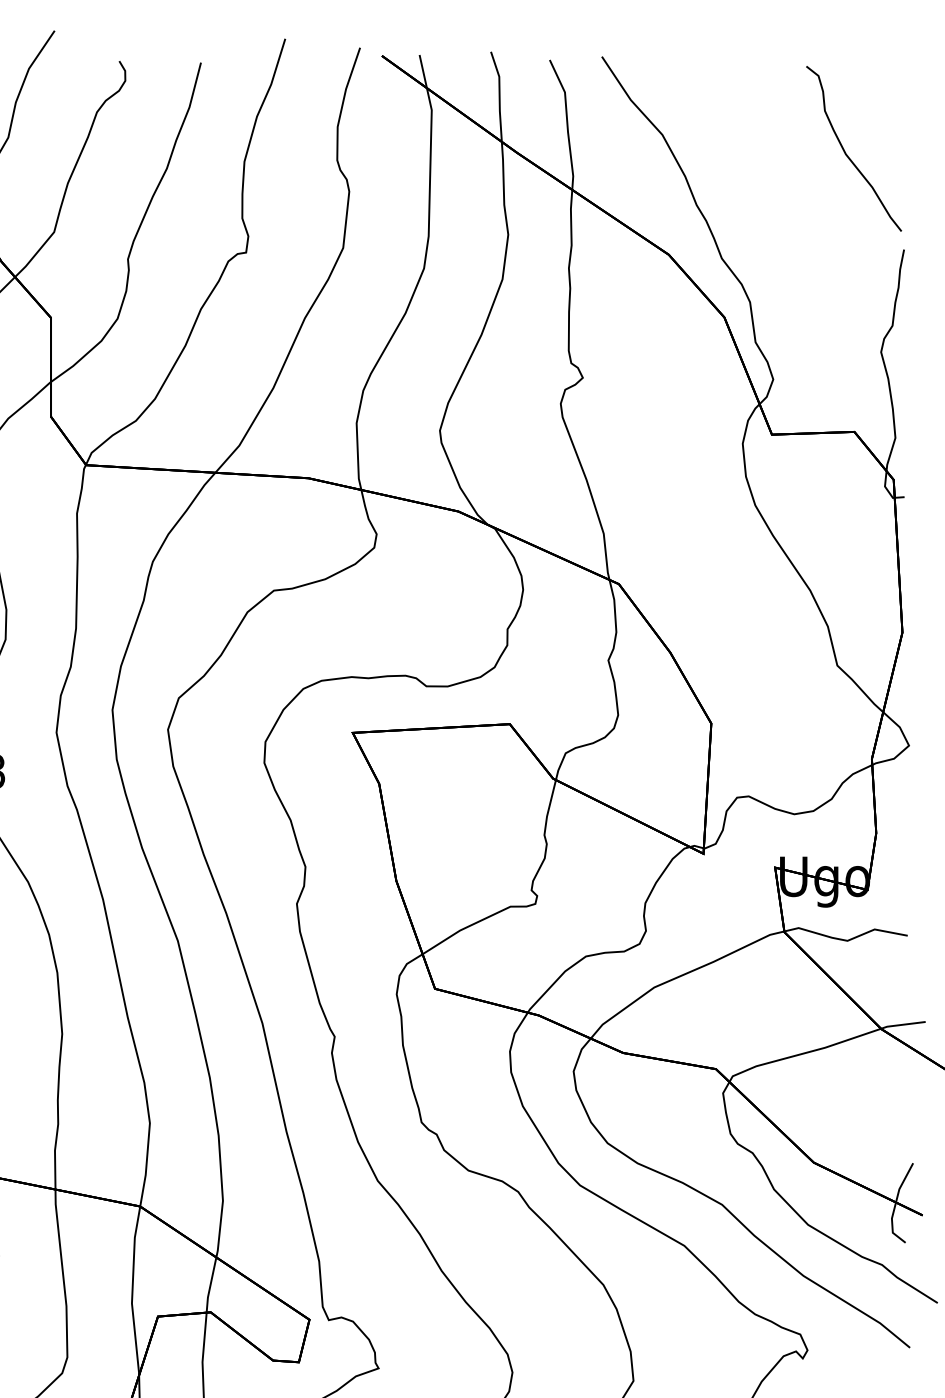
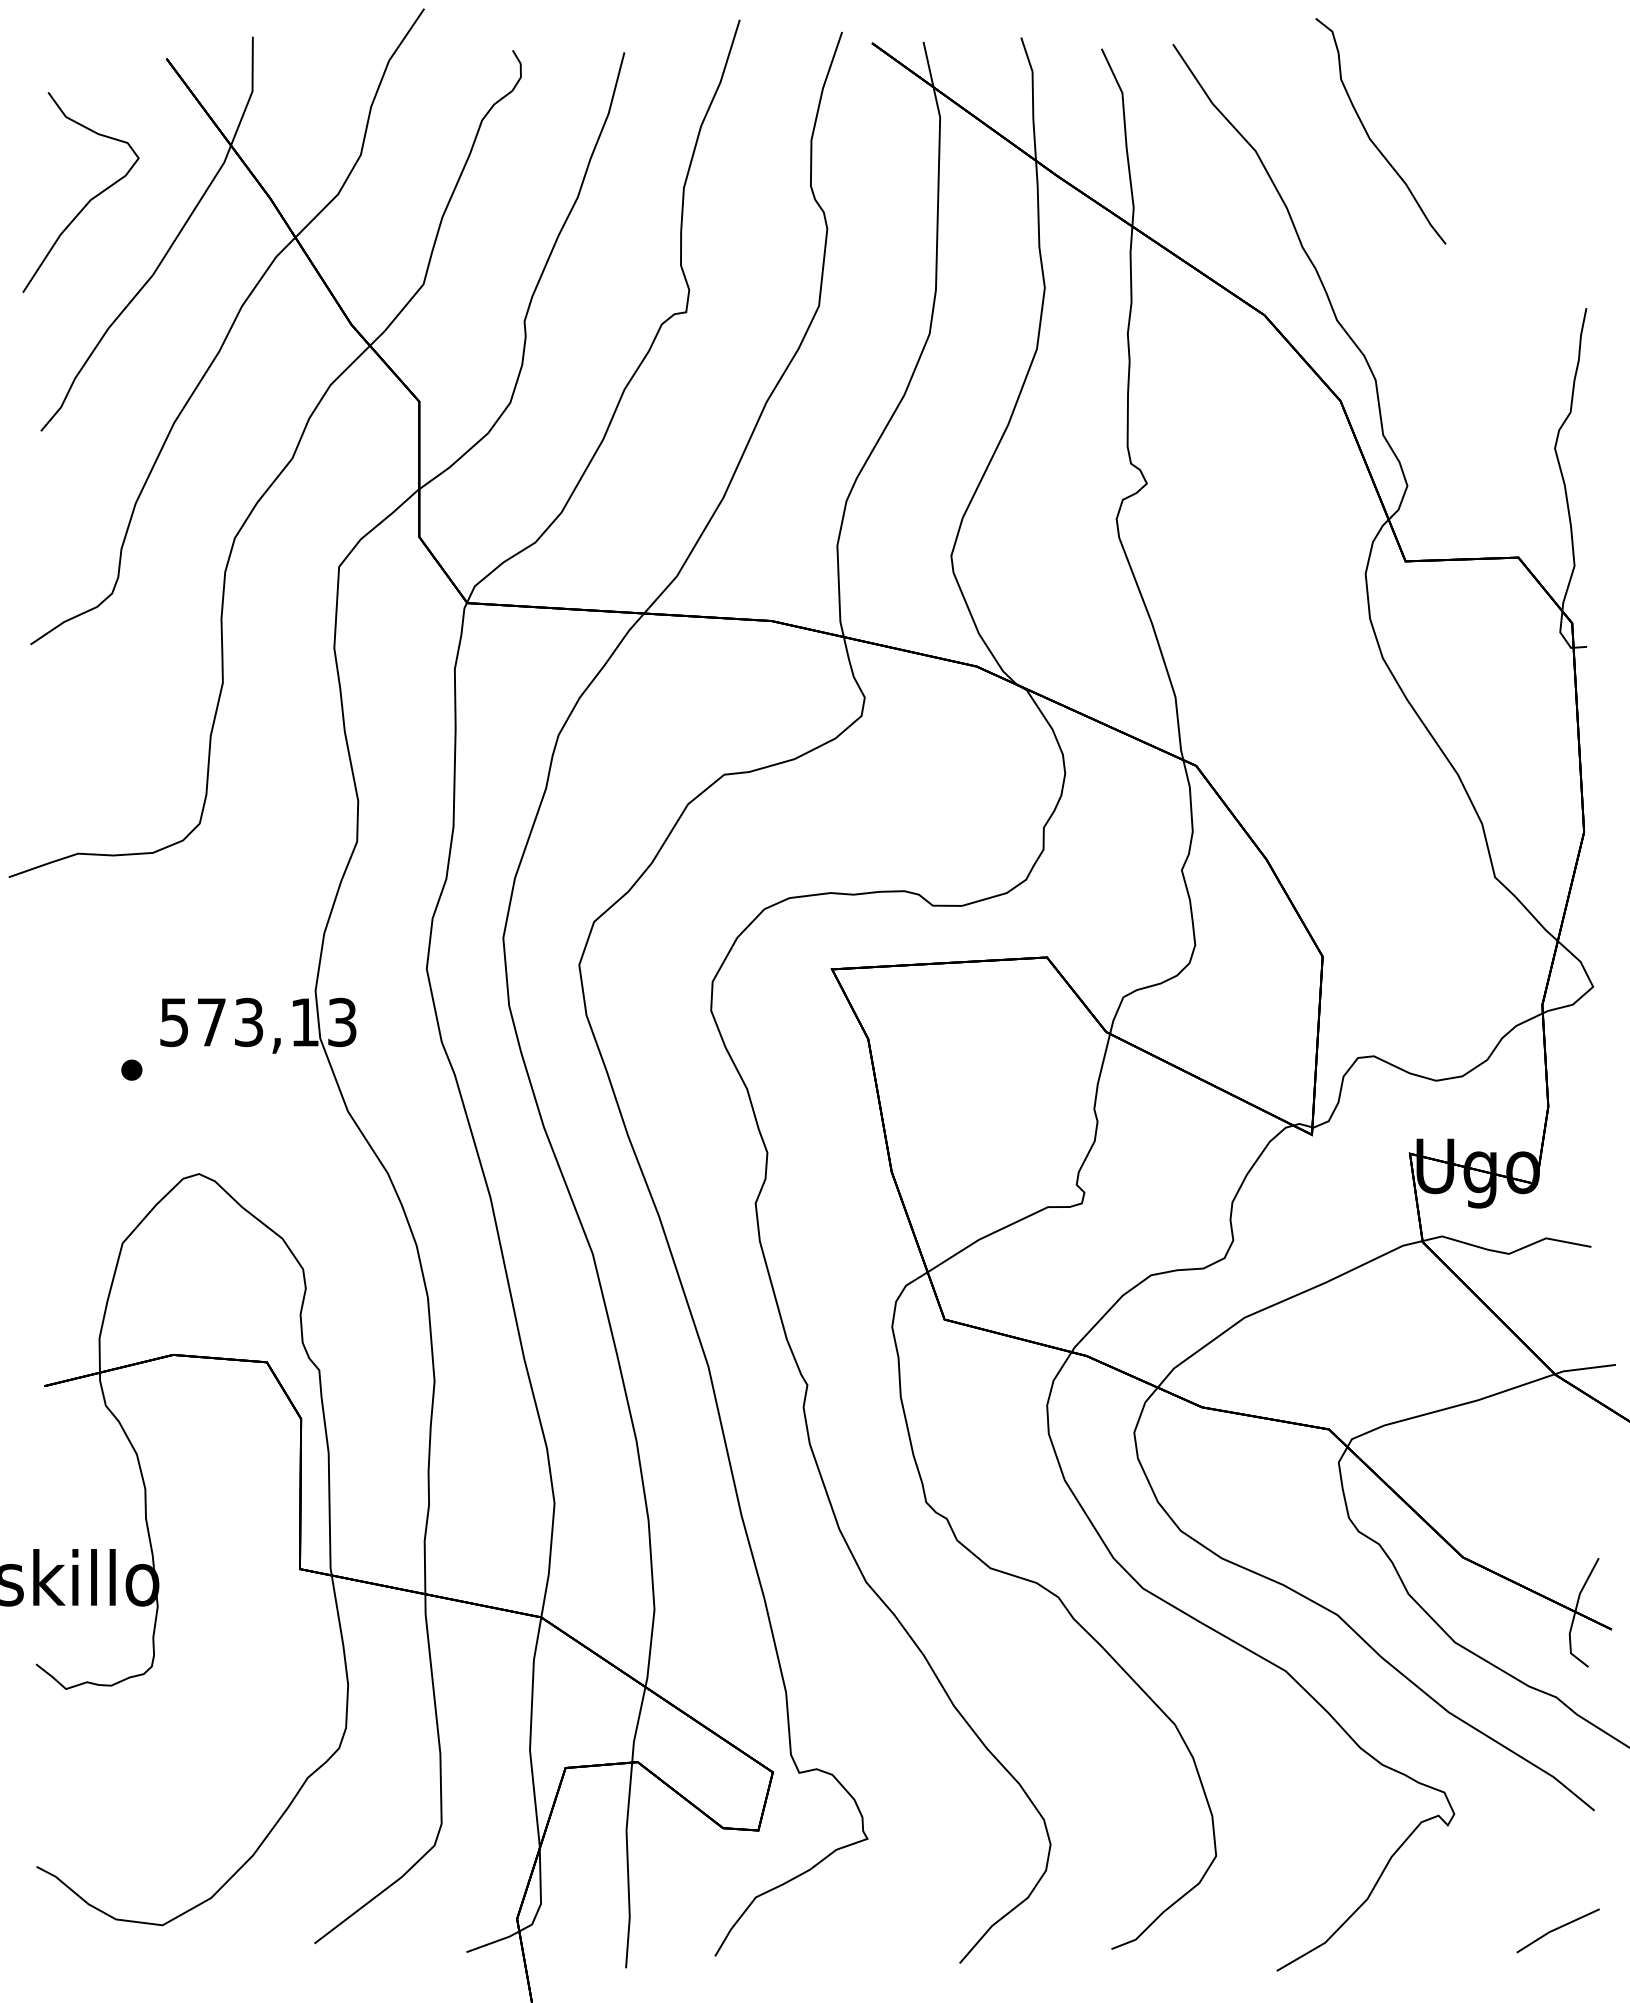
curve: (846, 153) -> (1370, 137), moved

